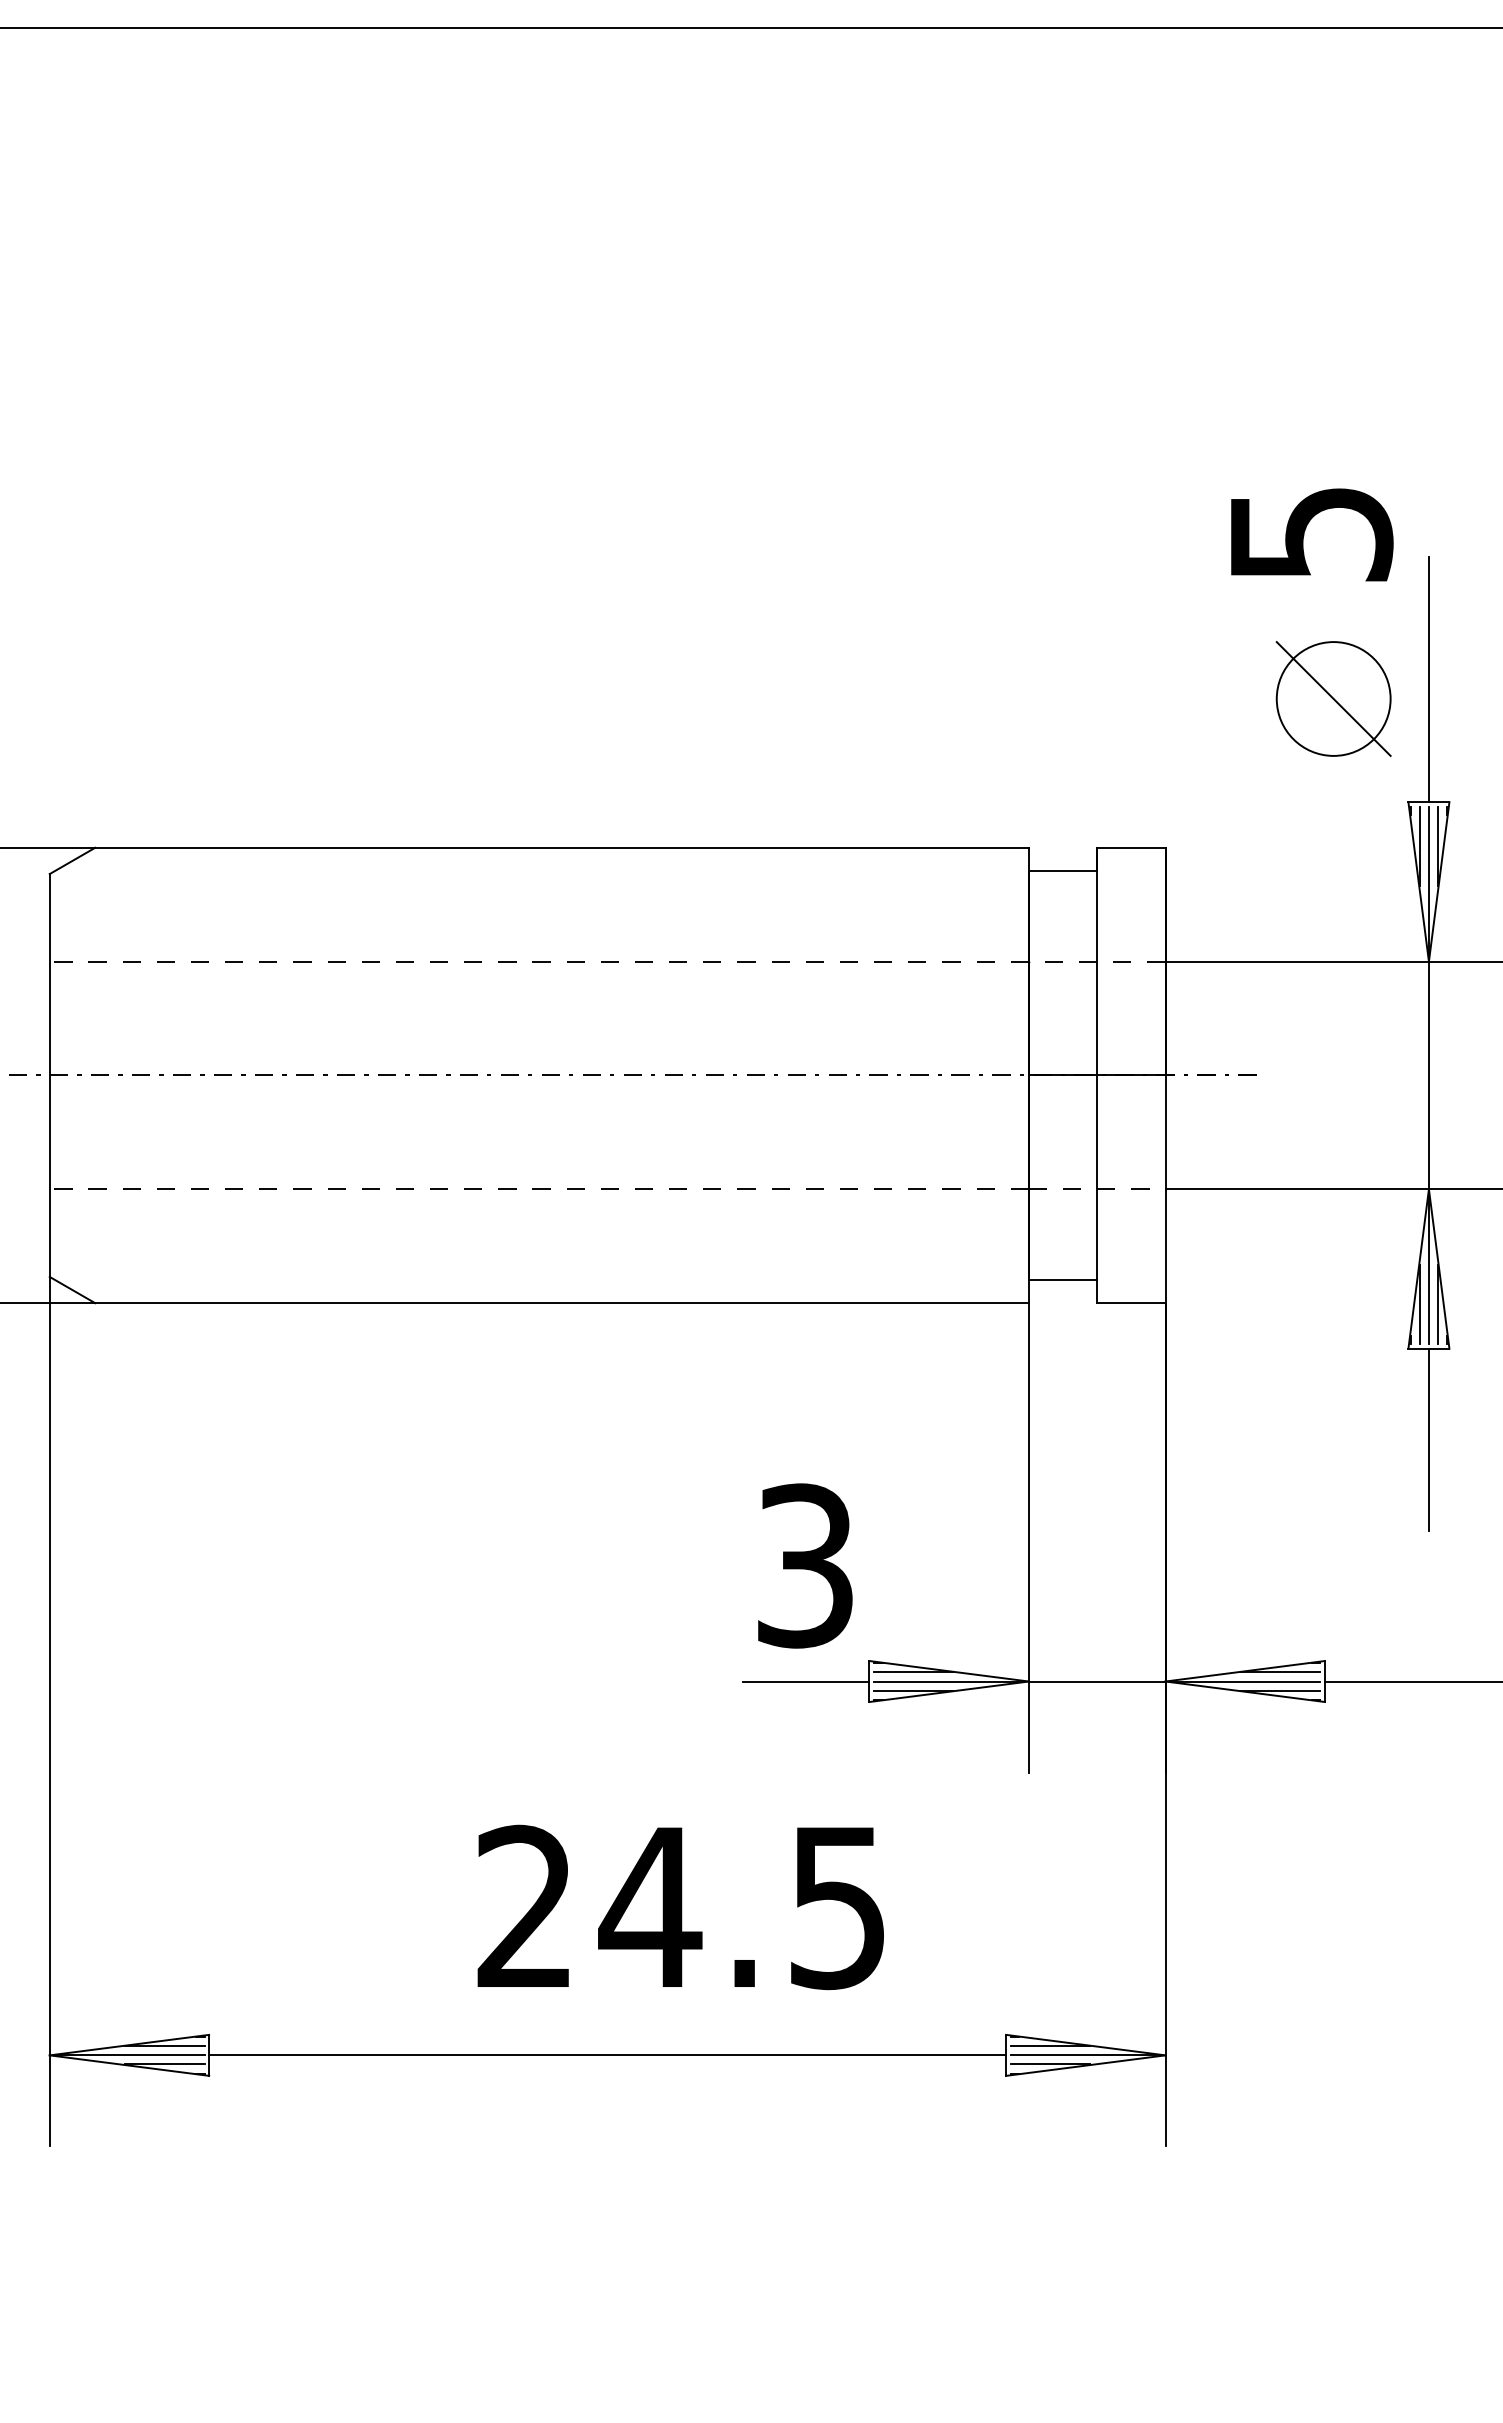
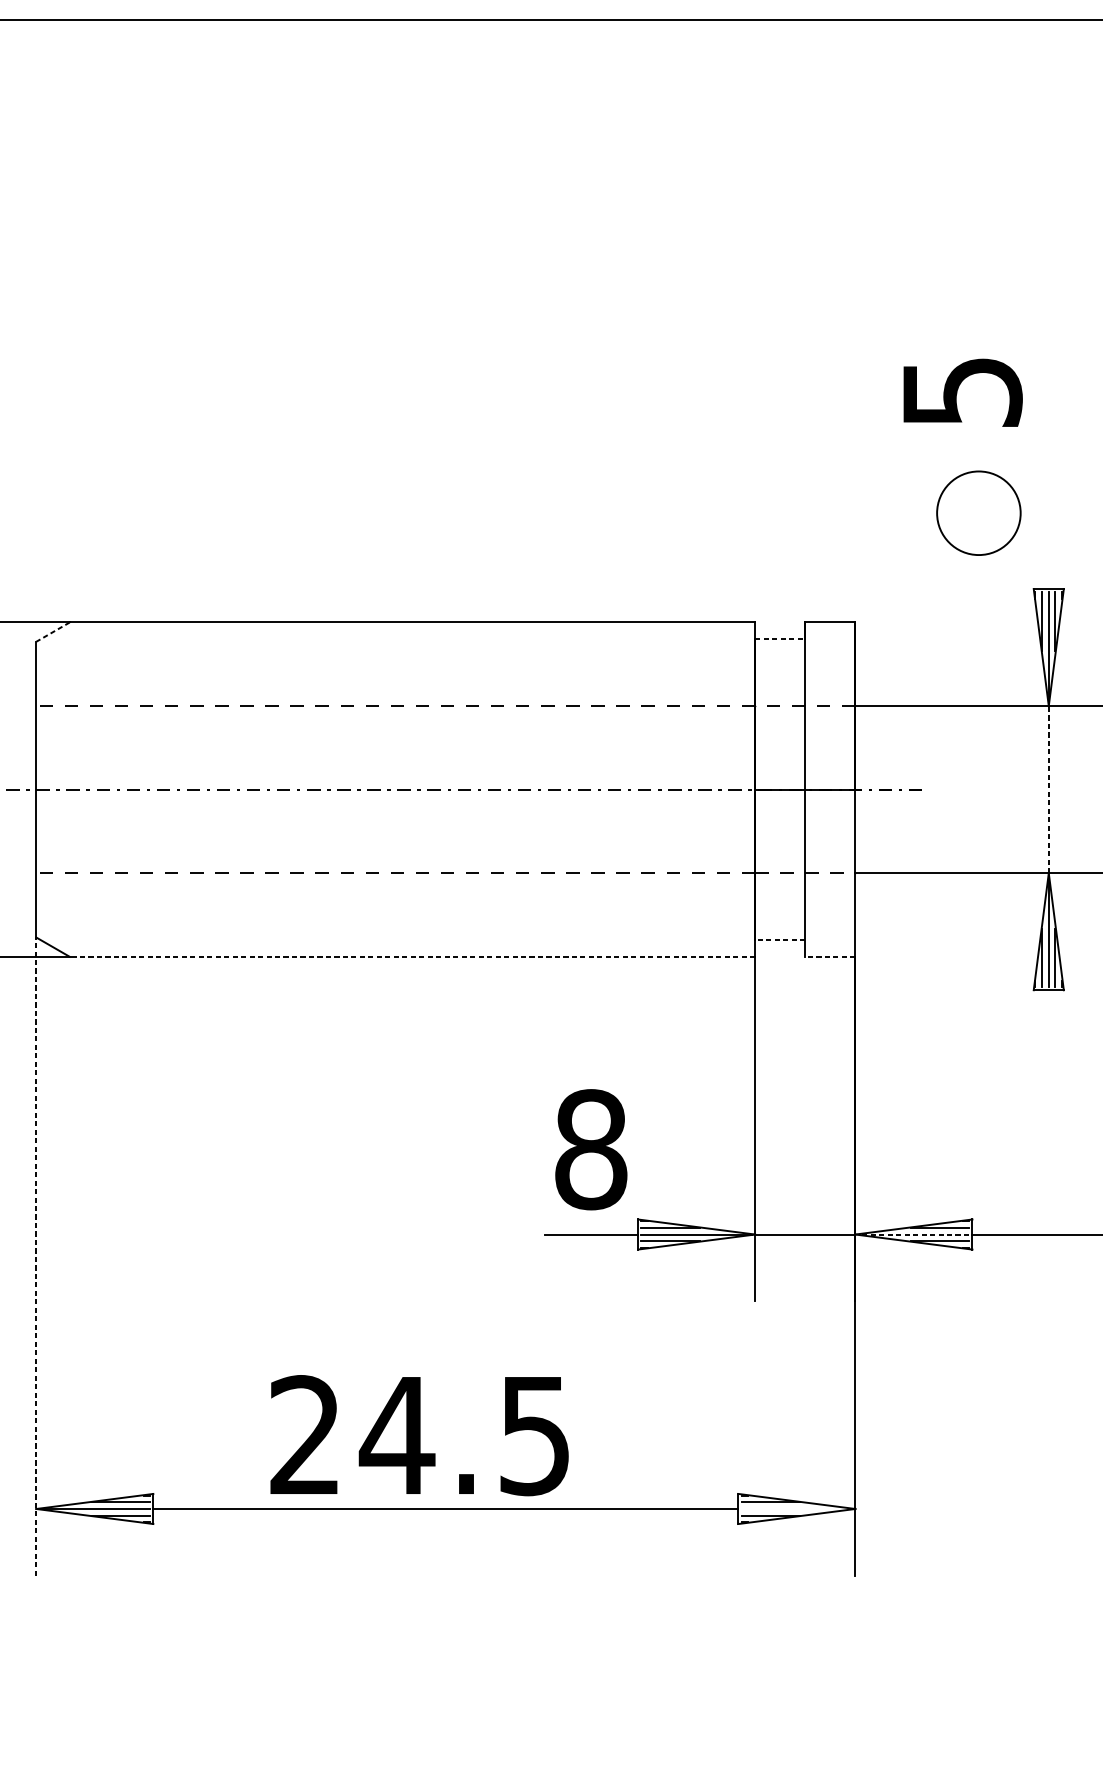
line: (1428, 679) -> (1048, 498), removed
line: (1333, 698) -> (978, 512), removed
line: (72, 861) -> (53, 632), solid -> dashed
line: (1063, 870) -> (780, 639), solid -> dashed
line: (1428, 1075) -> (1048, 789), solid -> dashed
line: (1062, 1280) -> (779, 940), solid -> dashed
line: (562, 1303) -> (412, 957), solid -> dashed
line: (1130, 1303) -> (829, 957), solid -> dashed
line: (1428, 1439) -> (1048, 1056), removed
text: (805, 1565) -> (591, 1149), 3 -> 8
line: (1244, 1681) -> (913, 1234), solid -> dashed
line: (49, 1711) -> (36, 1256), solid -> dashed
text: (680, 1907) -> (419, 1435), moved
line: (1085, 2055) -> (796, 1509), removed

